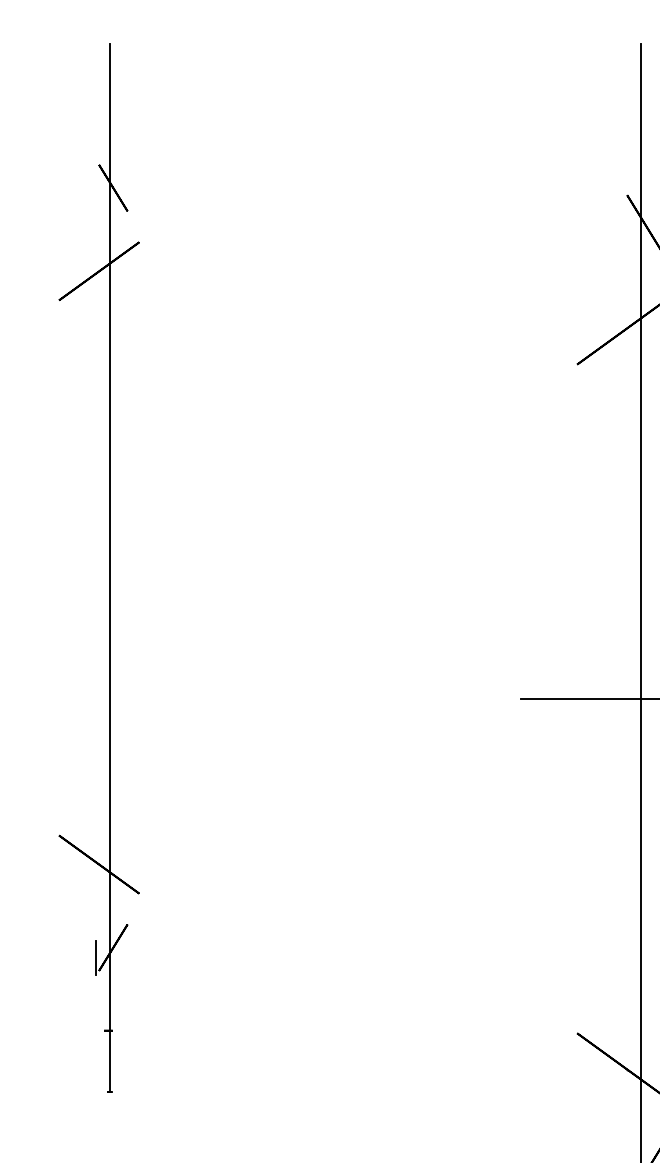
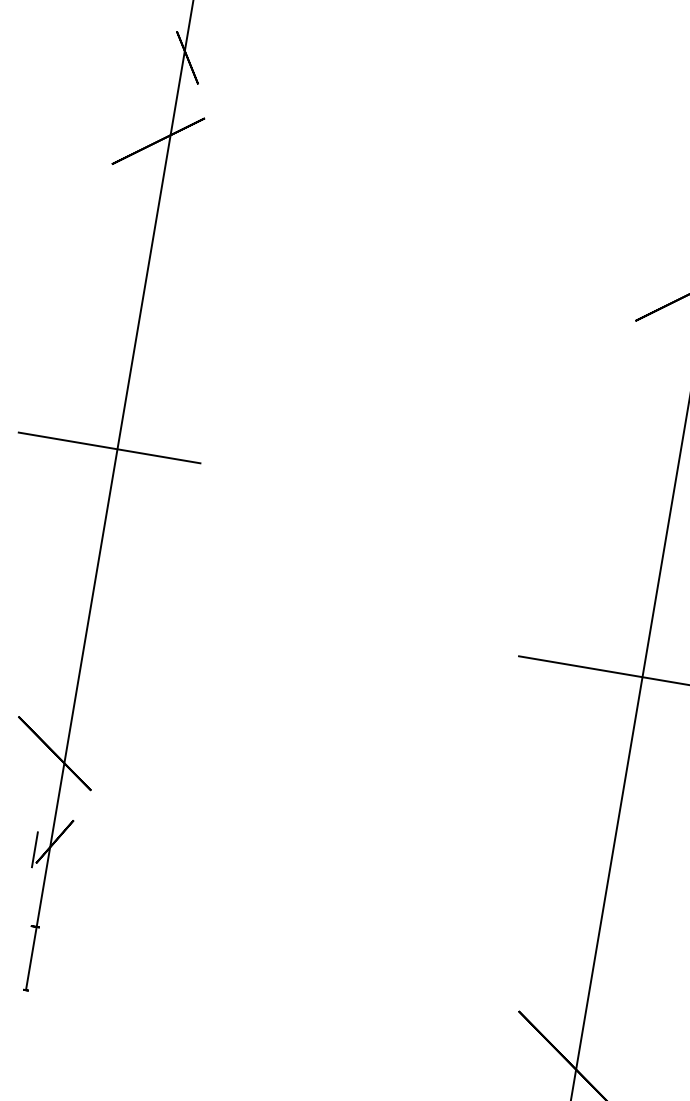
line: (102, 567) -> (110, 447), added

